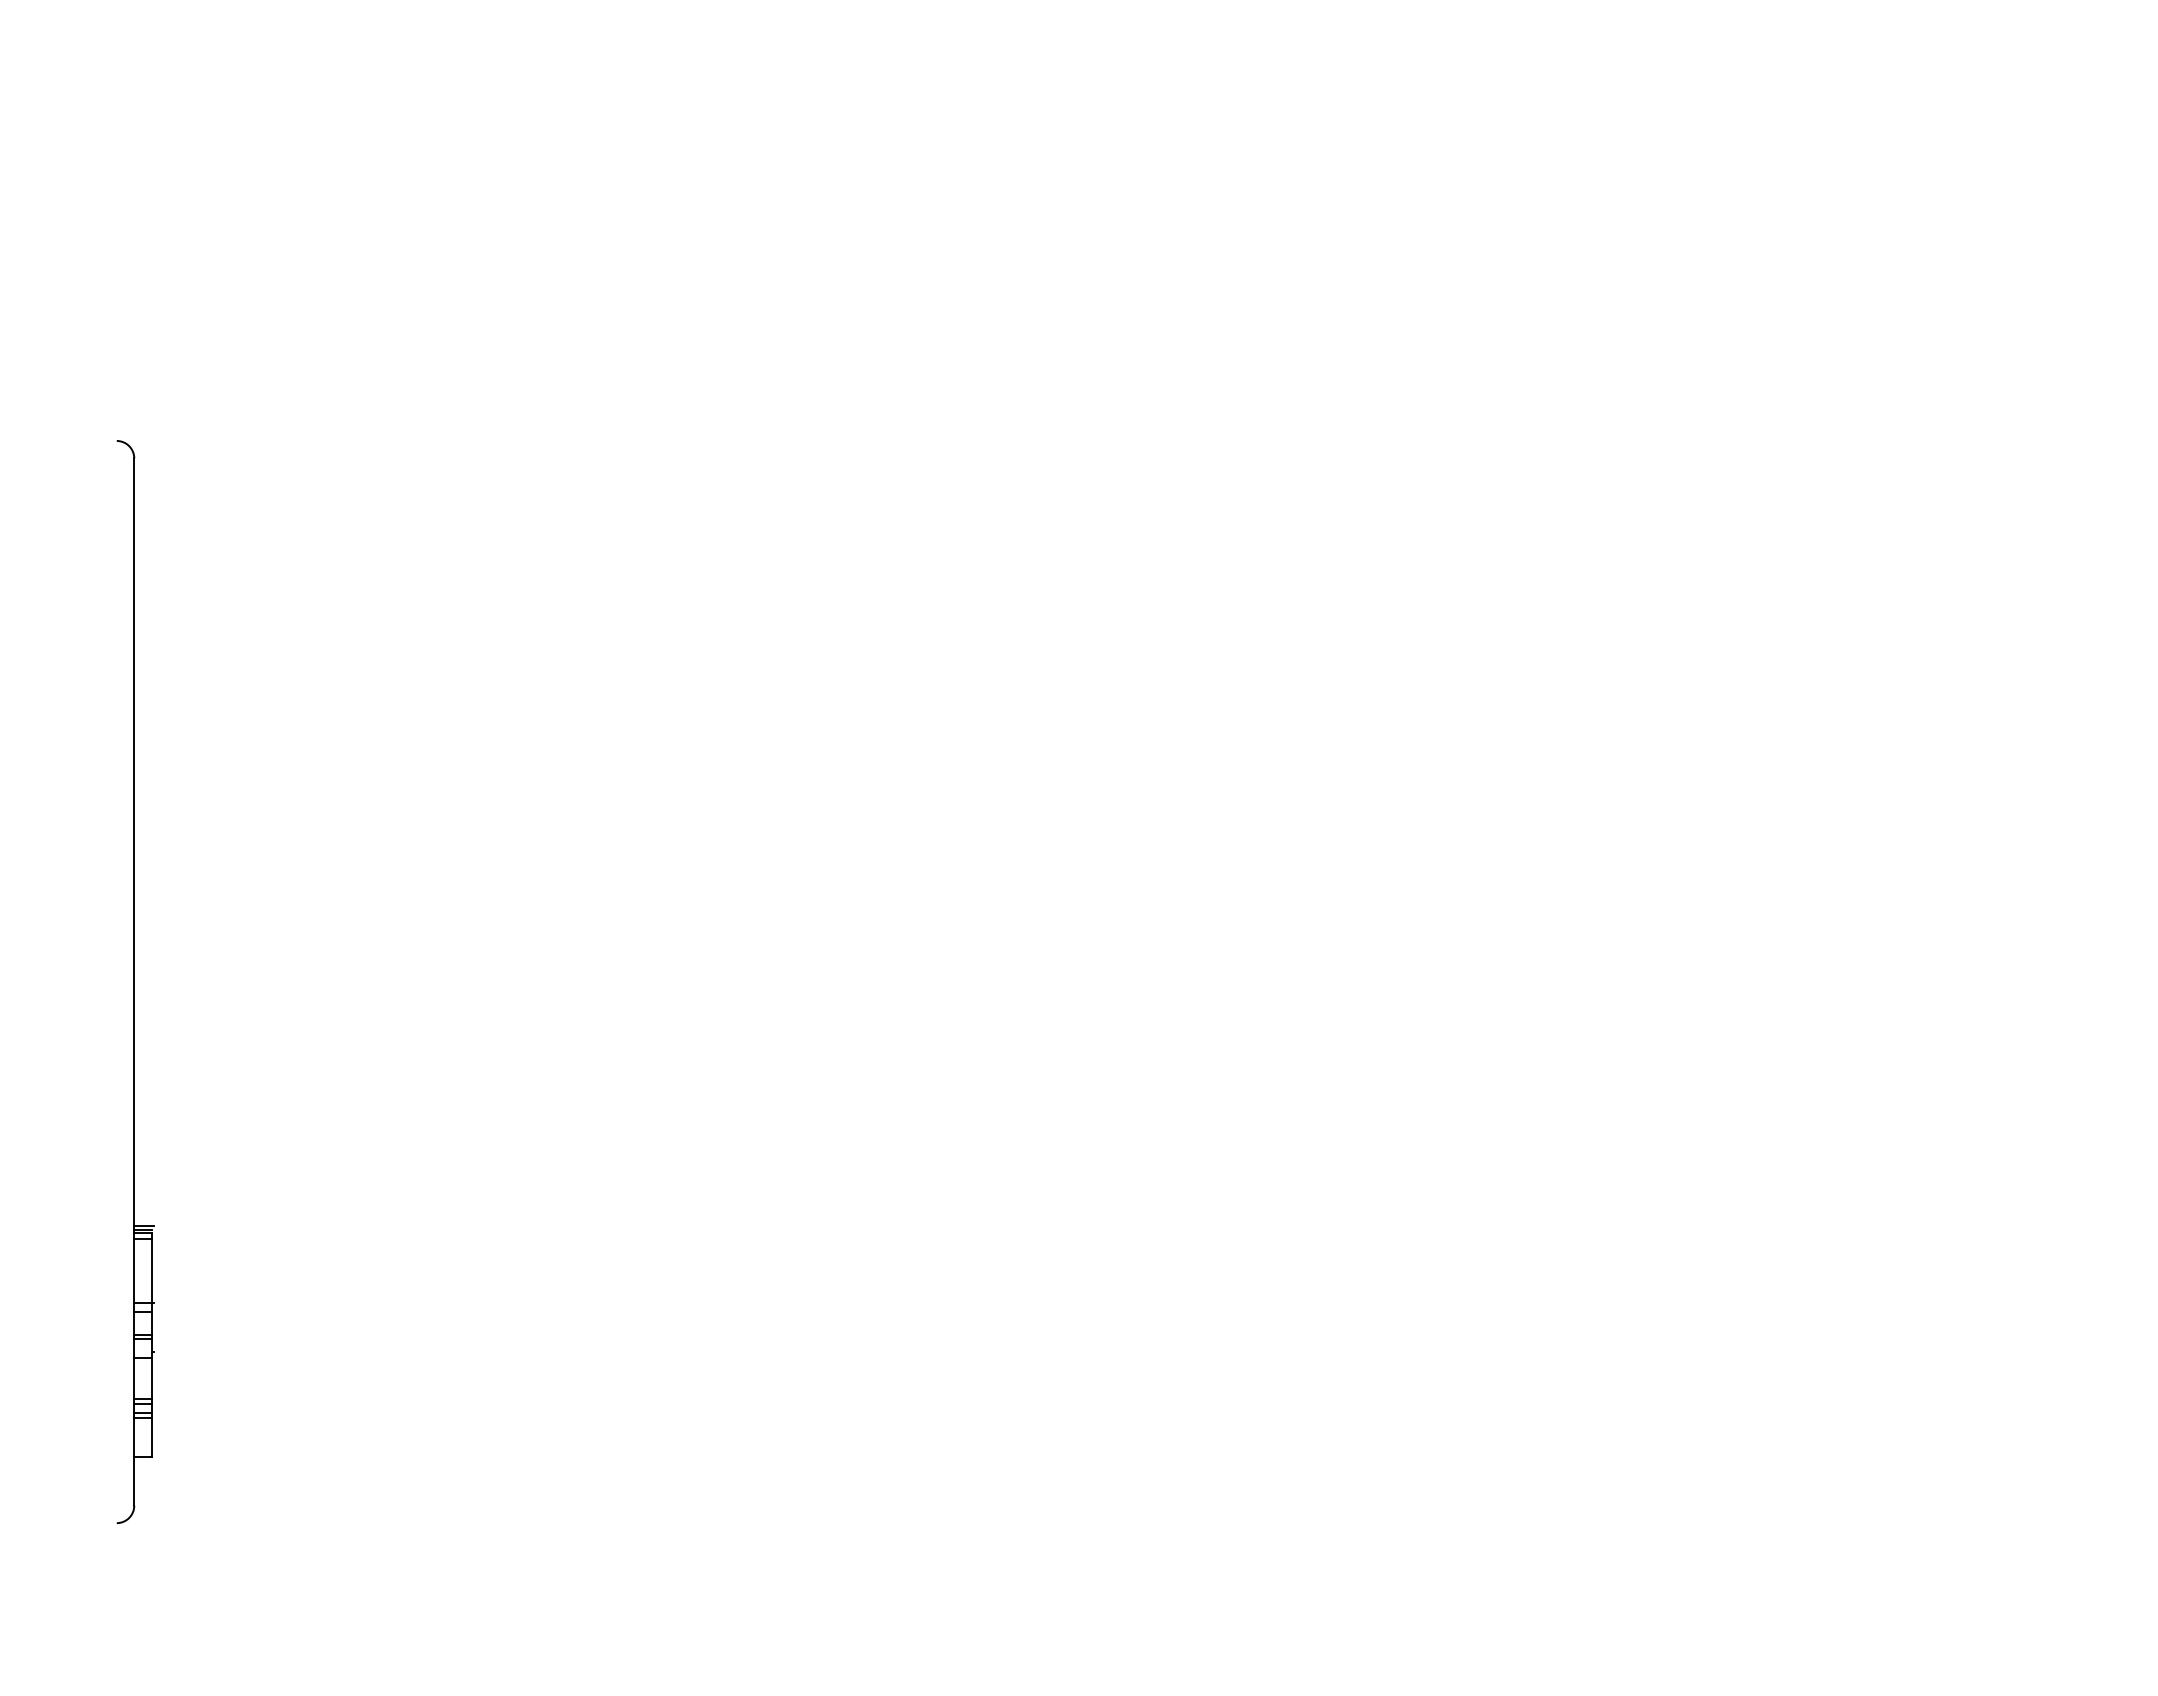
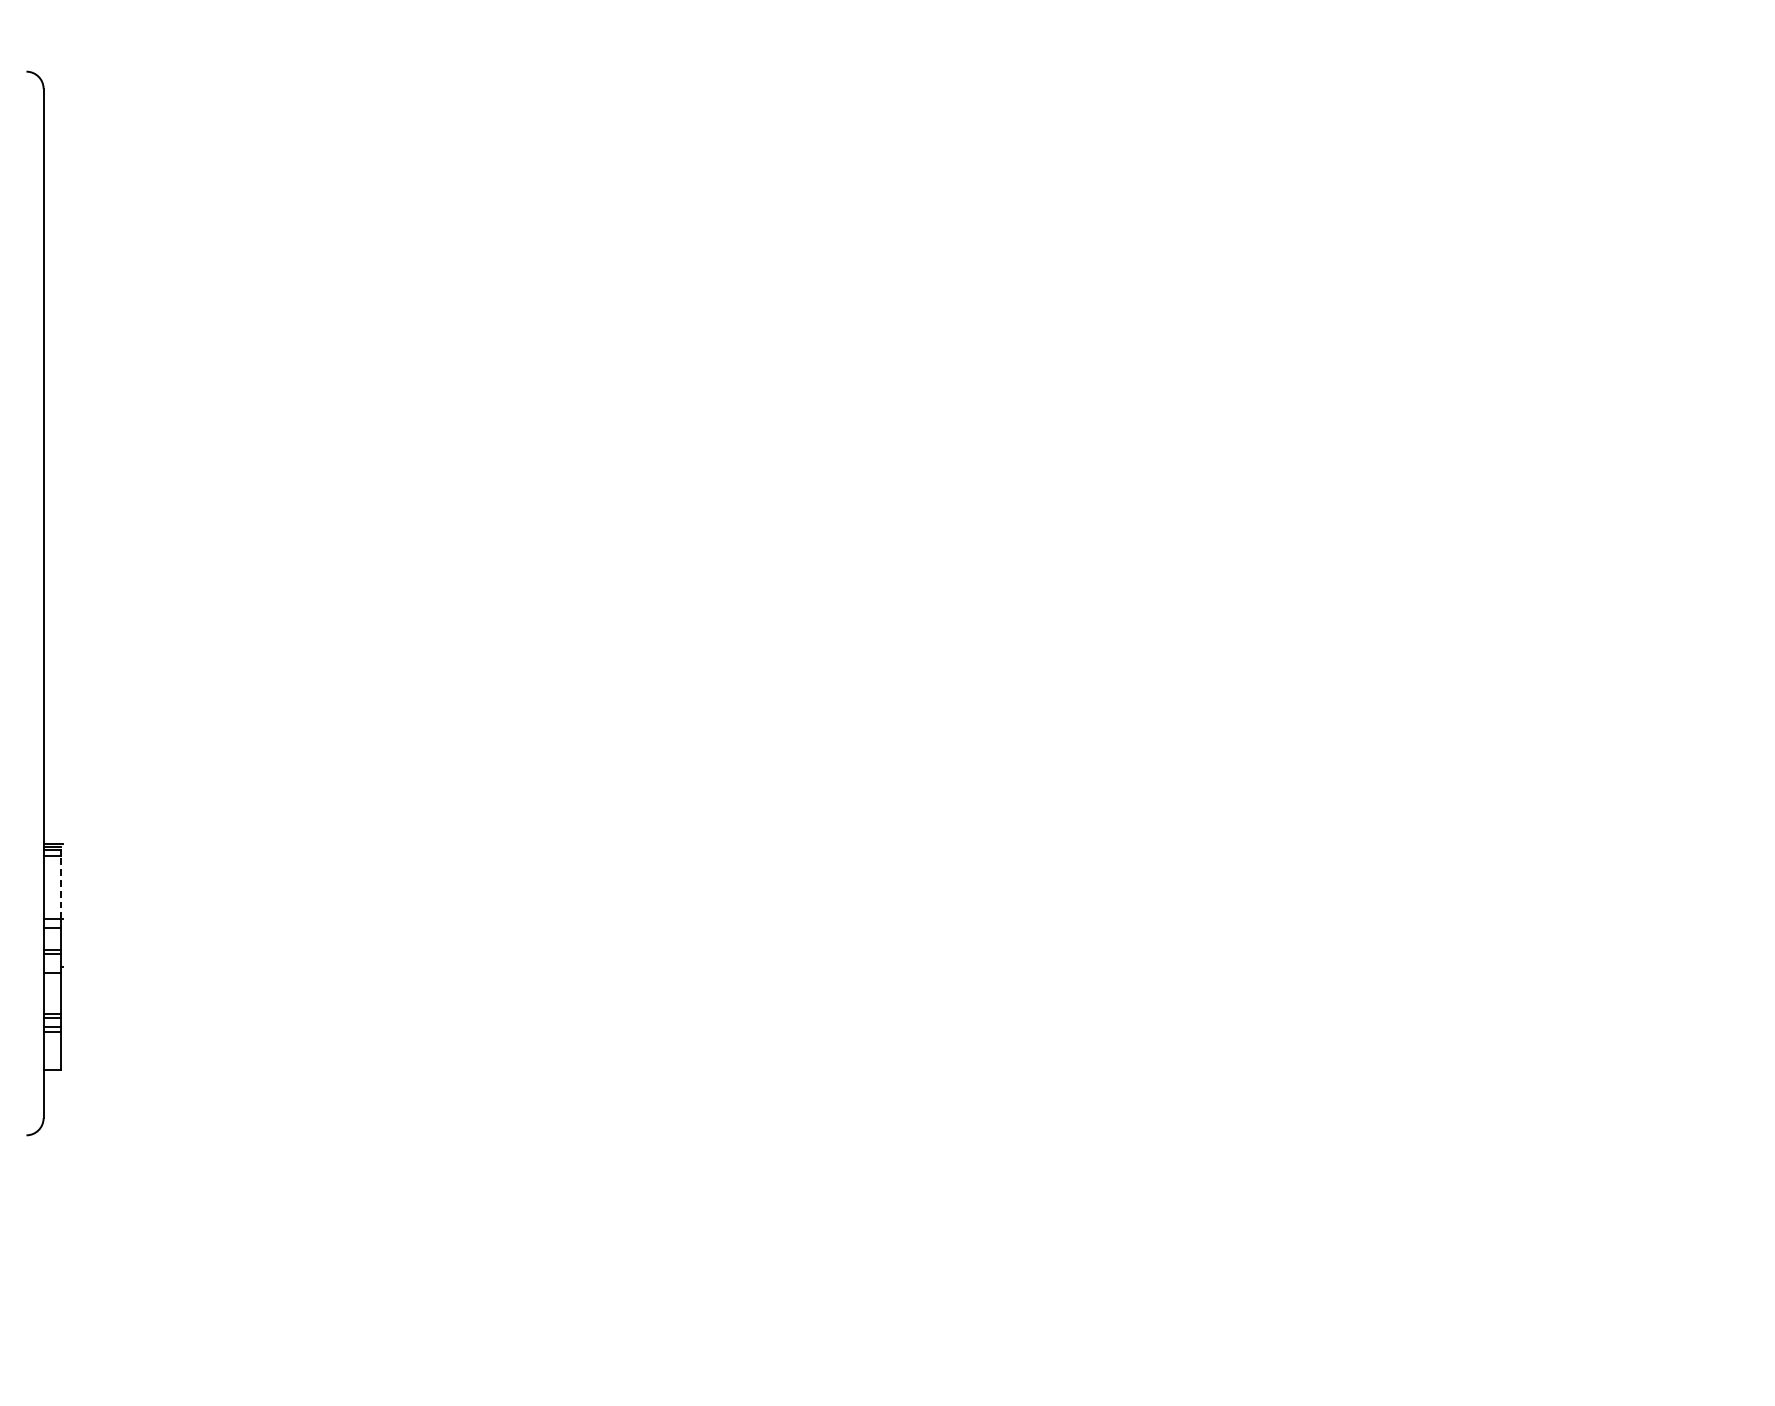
line: (151, 1270) -> (60, 887), solid -> dashed

